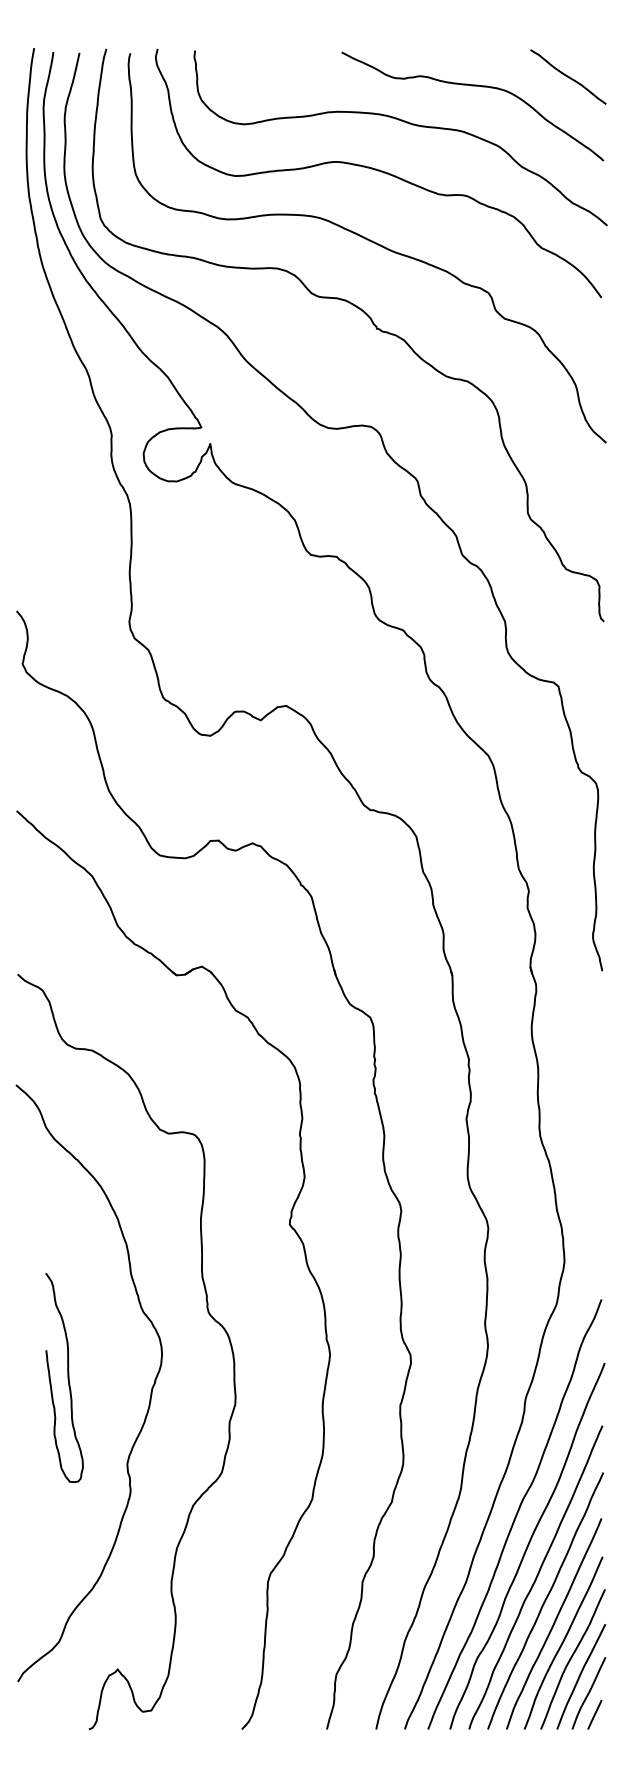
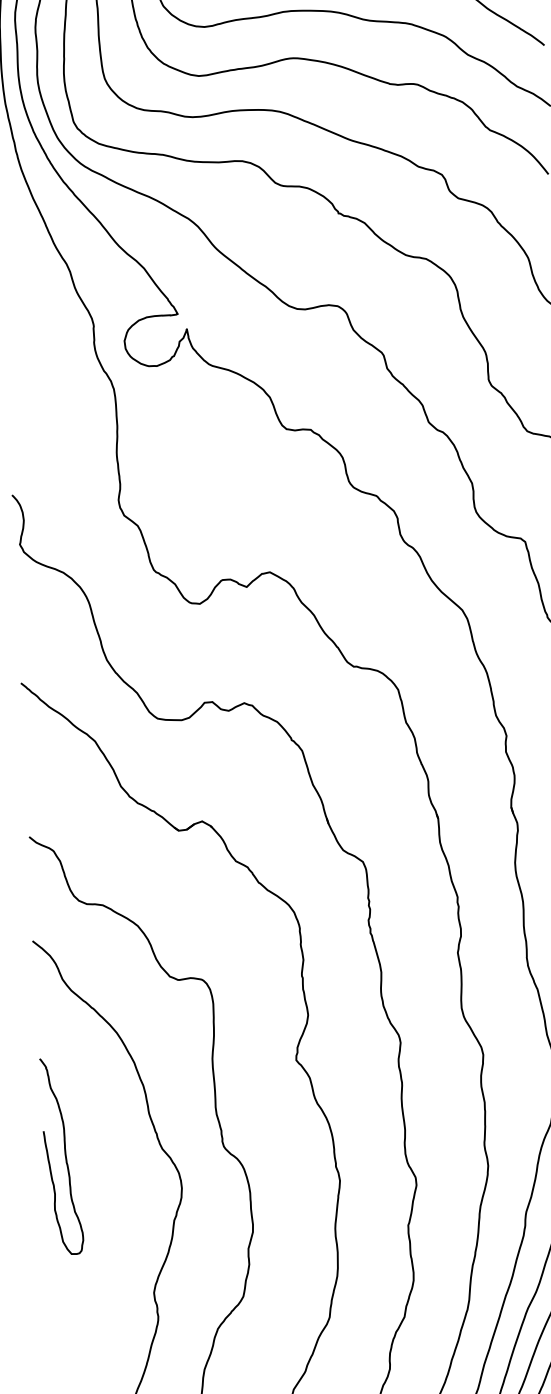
curve: (67, 1377) -> (64, 1155), moved

